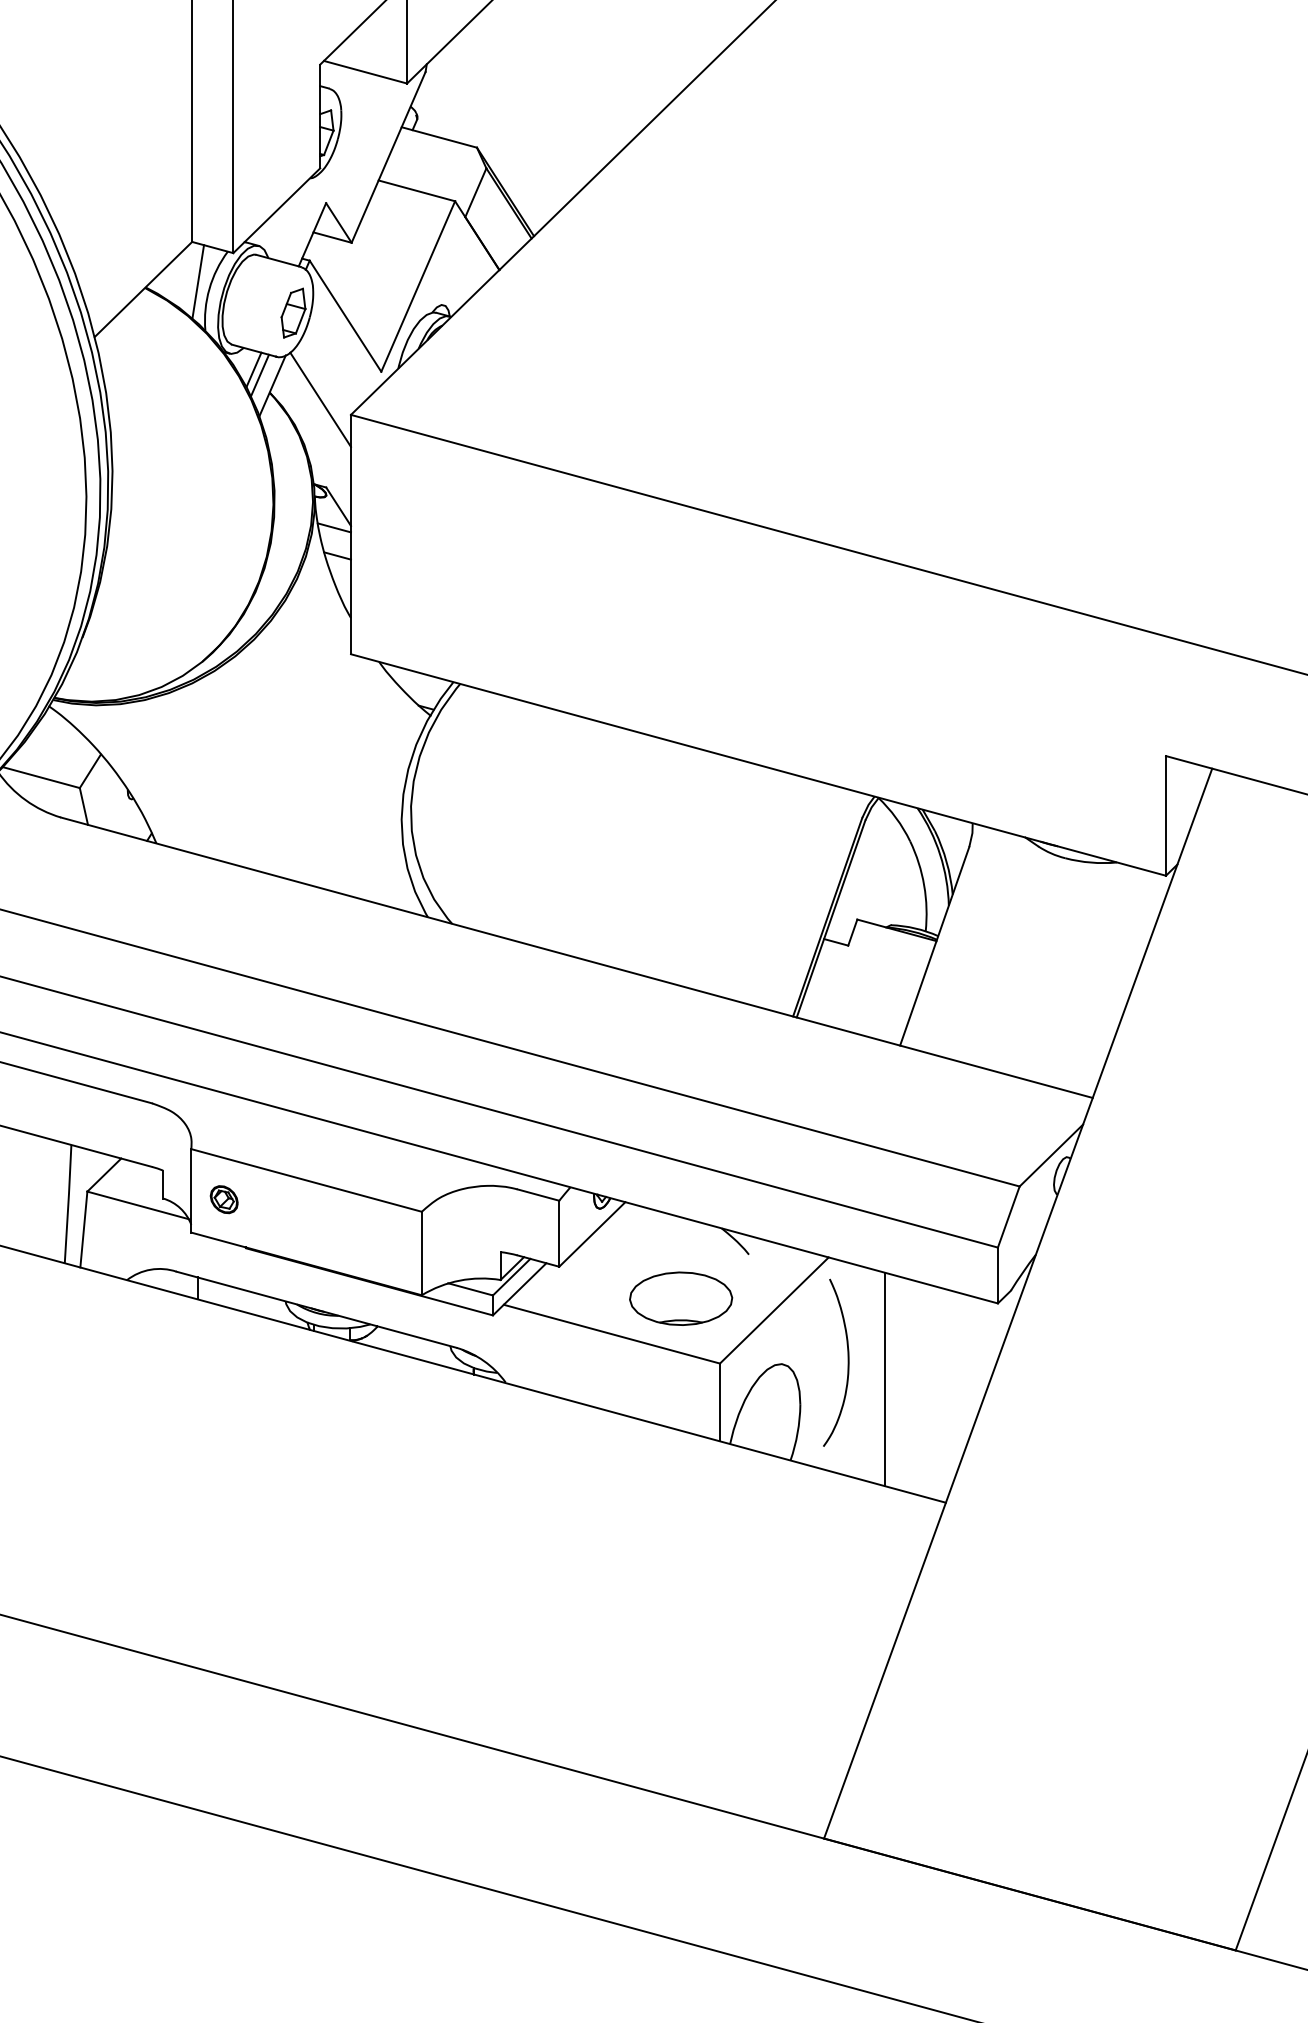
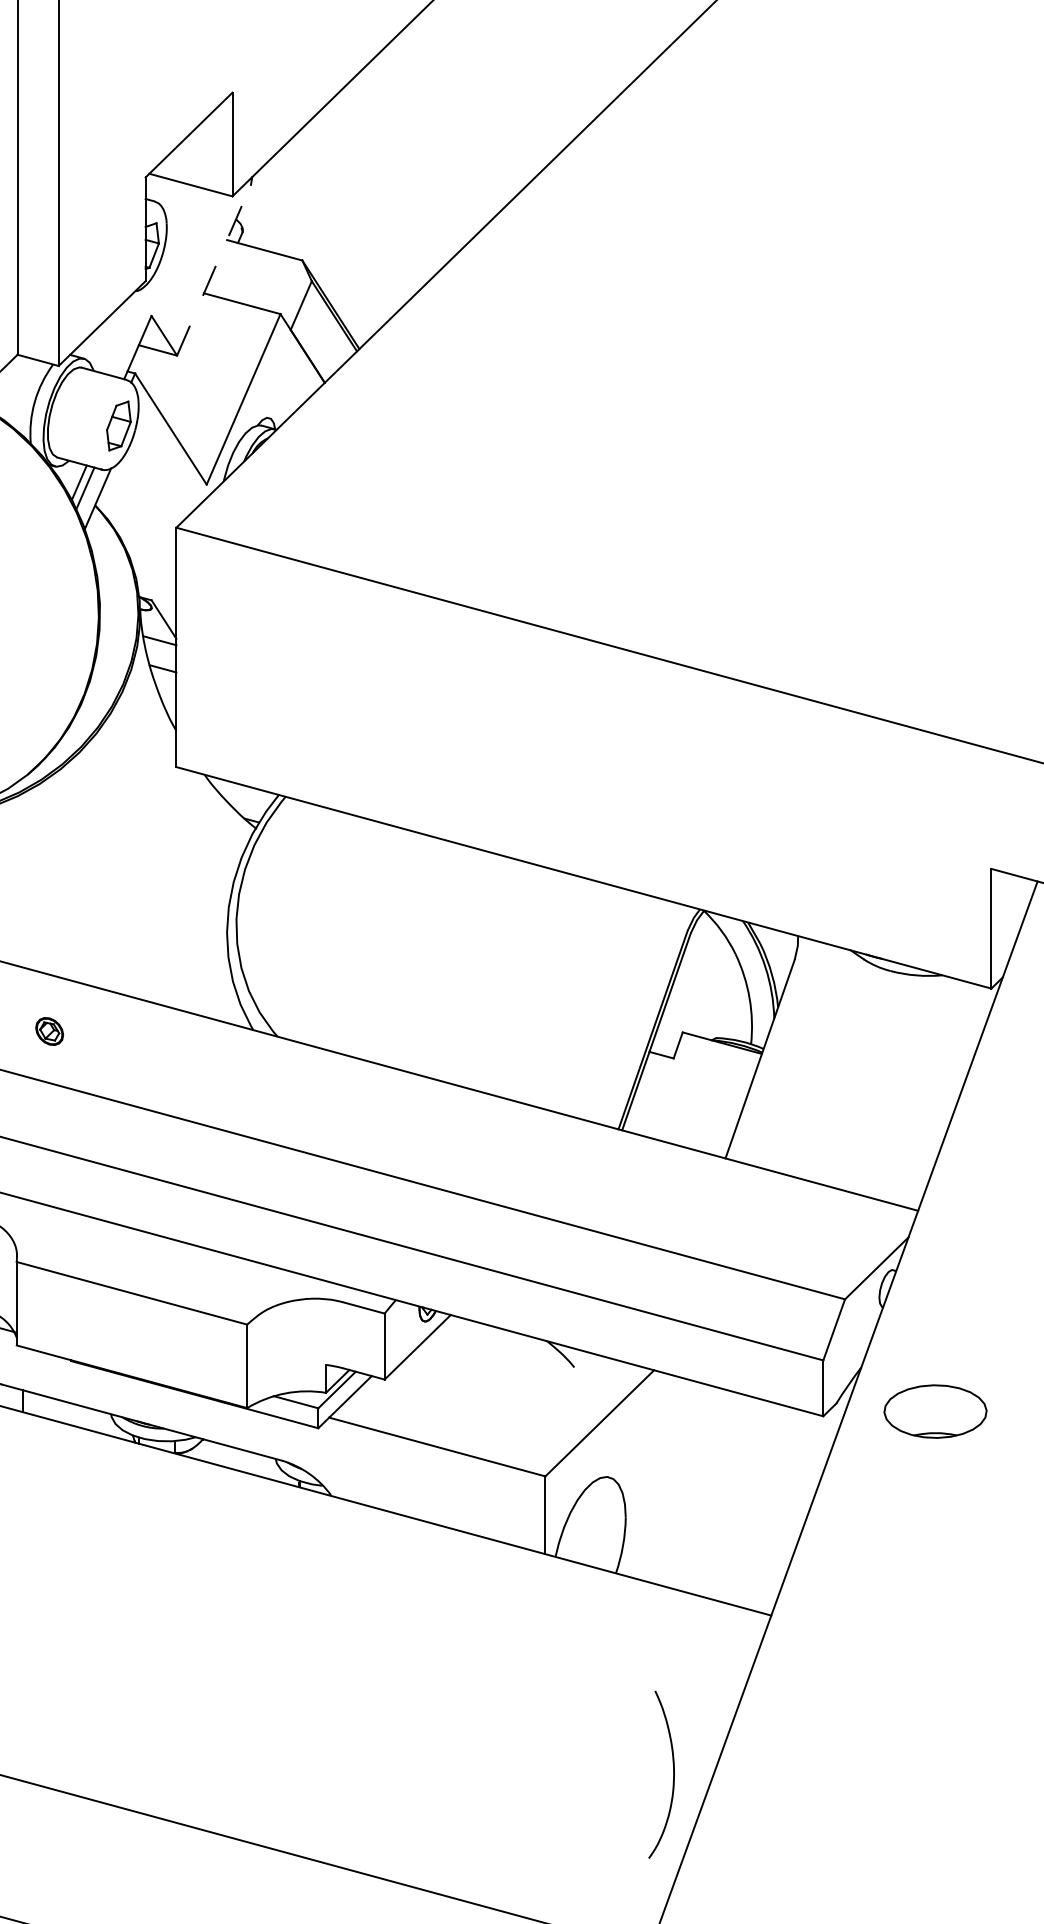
line: (388, 156) -> (213, 269), solid -> dashed
line: (198, 281) -> (23, 394), removed
line: (320, 399) -> (145, 512), removed
part: (223, 1199) -> (48, 1031), moved
part: (681, 1298) -> (935, 1411), moved
curve: (847, 1362) -> (672, 1774), moved
line: (885, 1379) -> (710, 1492), removed

